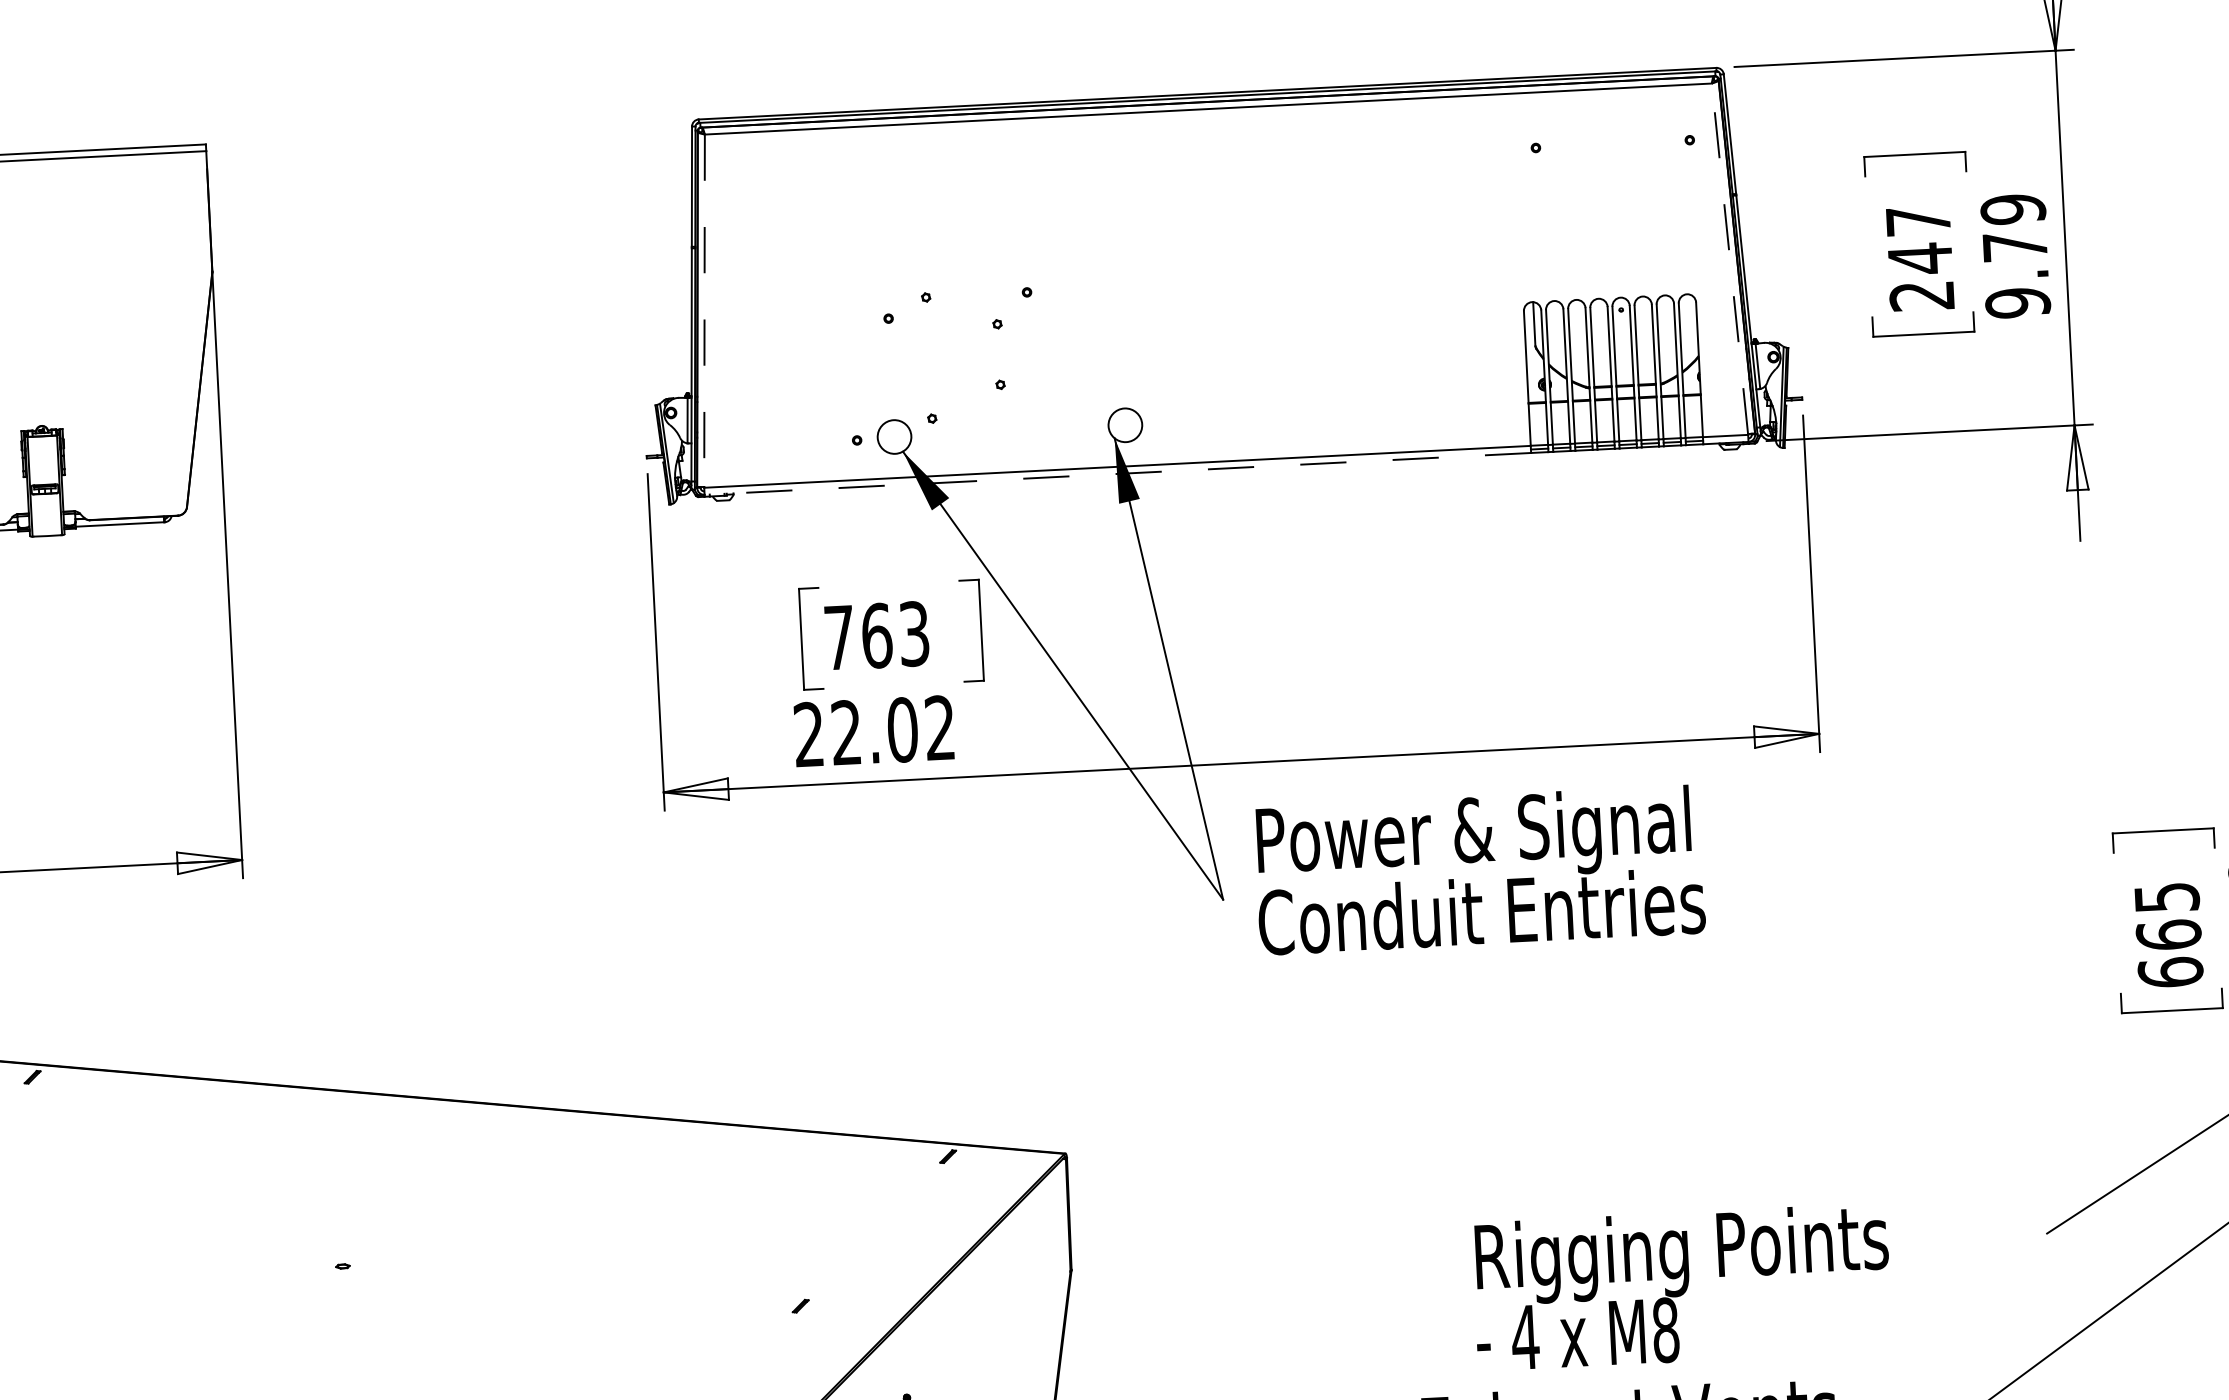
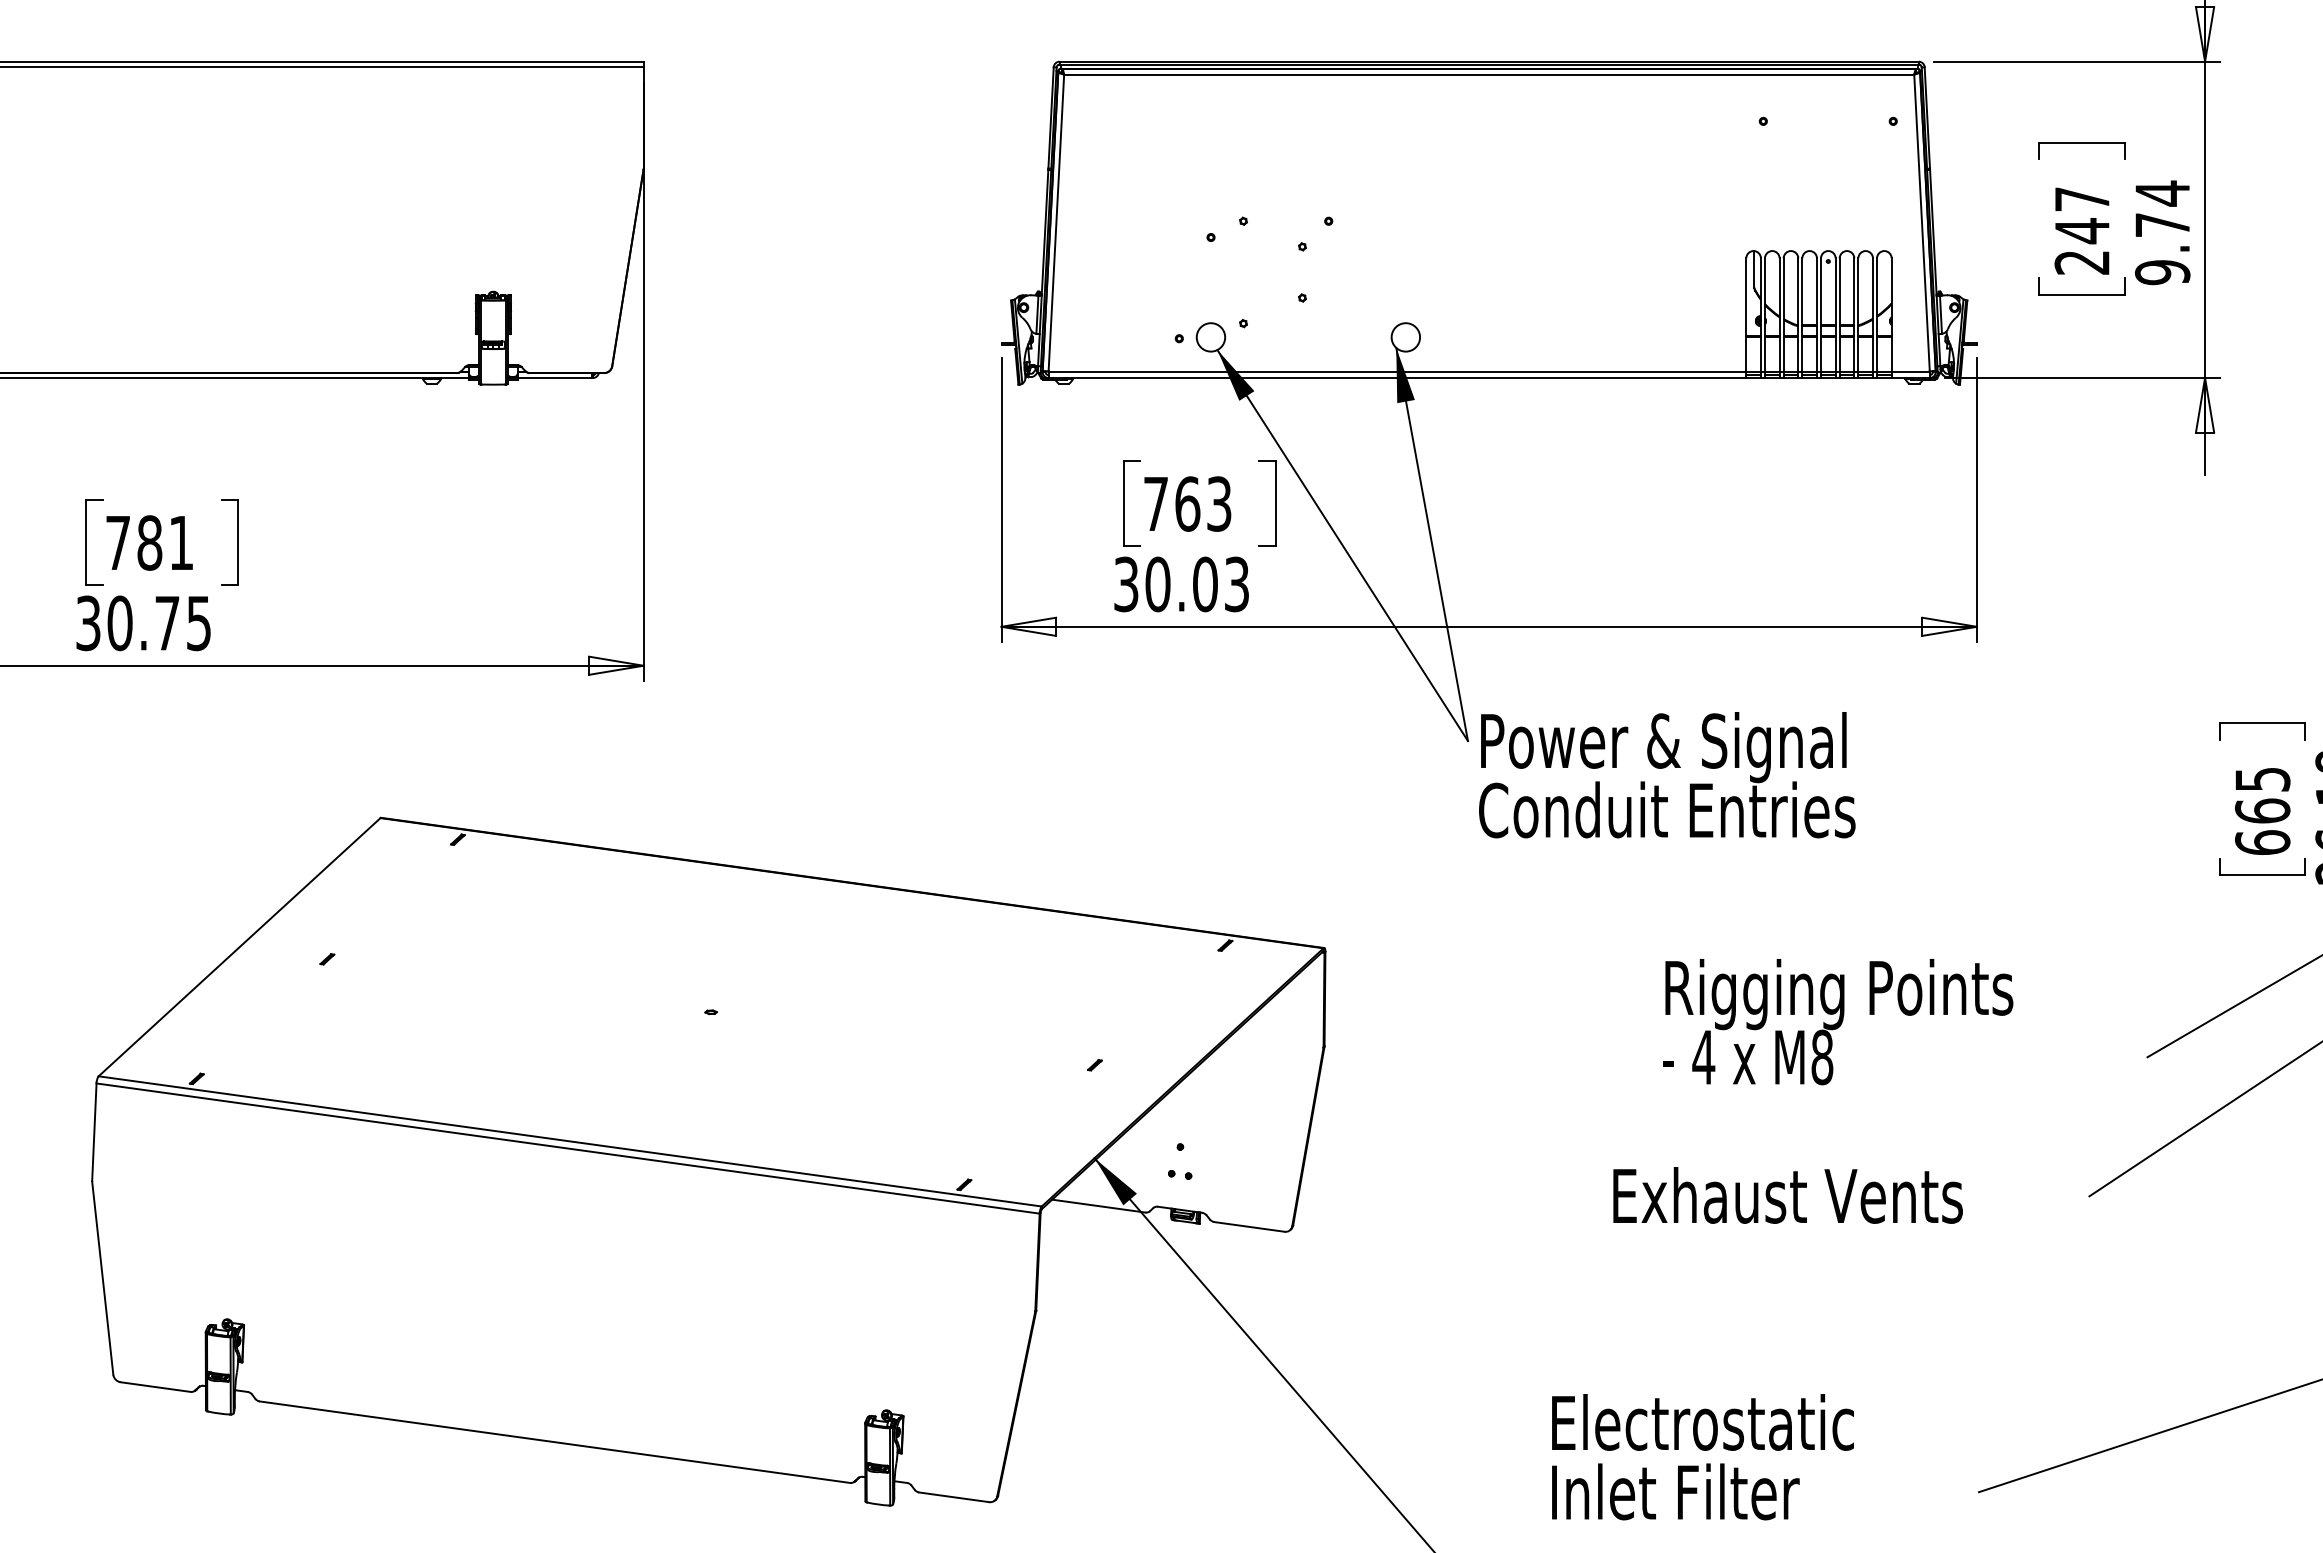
text: (2013, 209) -> (2162, 193), 9.79 -> 9.74
line: (1730, 259) -> (1922, 223), dashed -> solid
line: (704, 311) -> (1056, 223), dashed -> solid
line: (1117, 474) -> (1397, 378), dashed -> solid
text: (874, 731) -> (1181, 584), 22.02 -> 30.03
text: (1480, 870) -> (1667, 775), moved
text: (1682, 1287) -> (1838, 1022), moved

